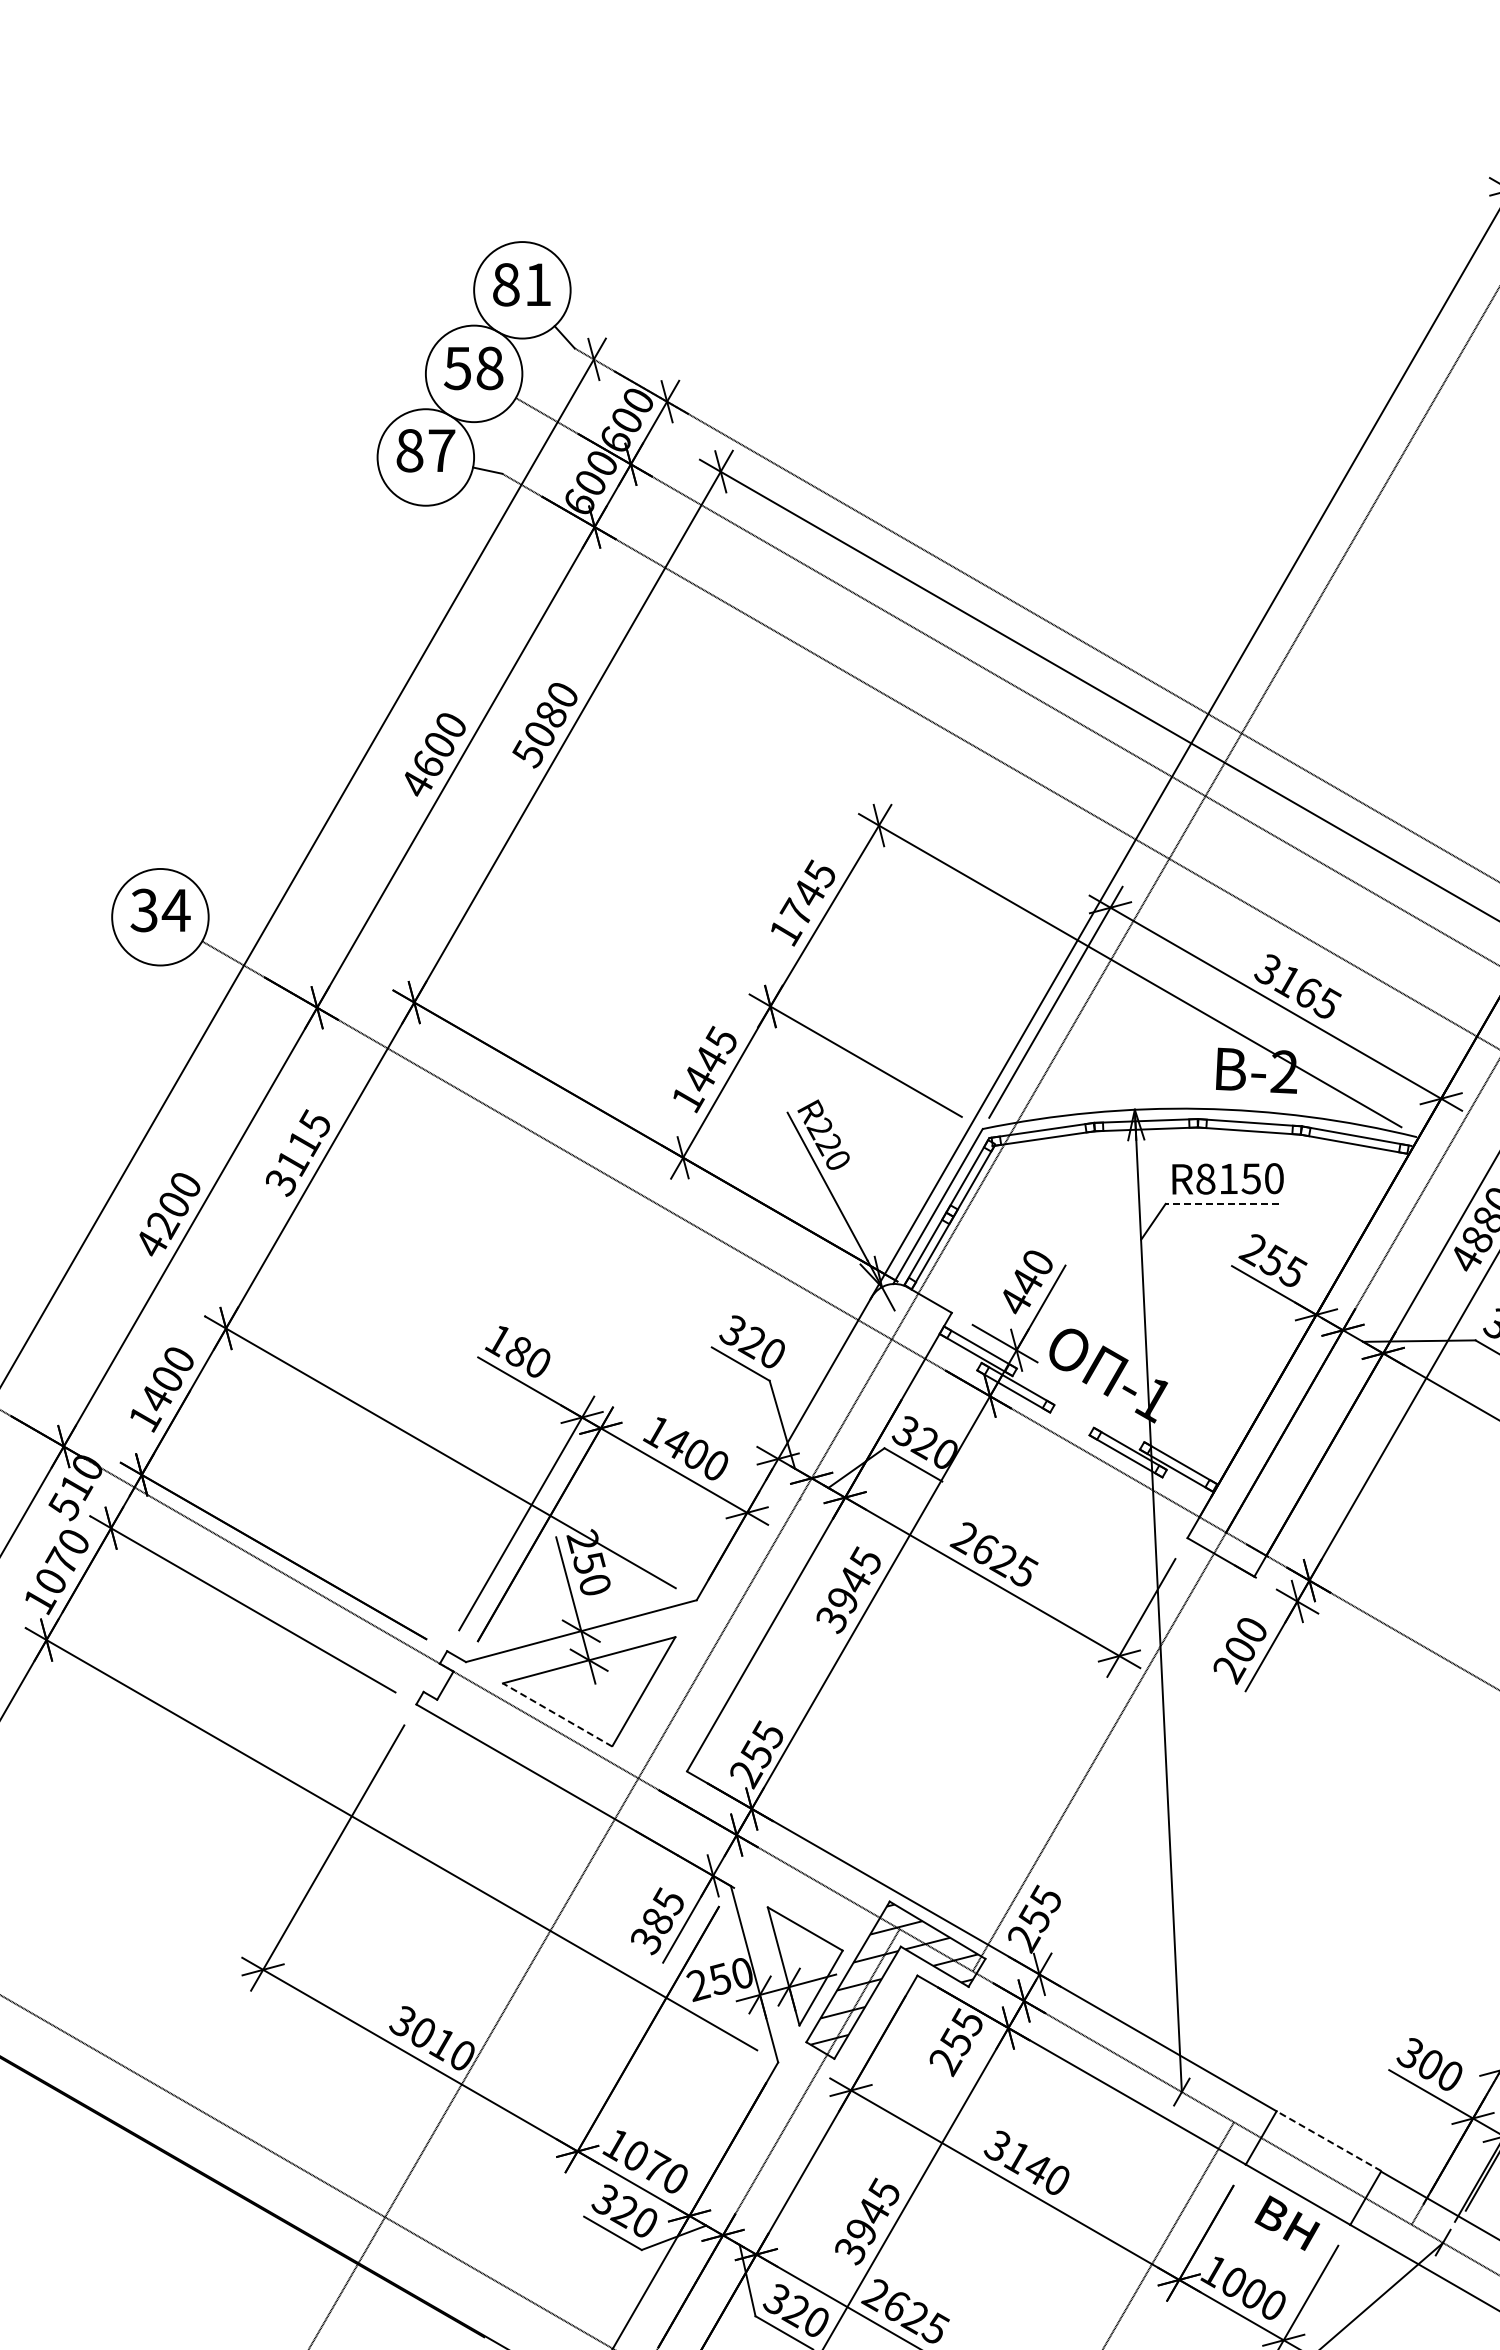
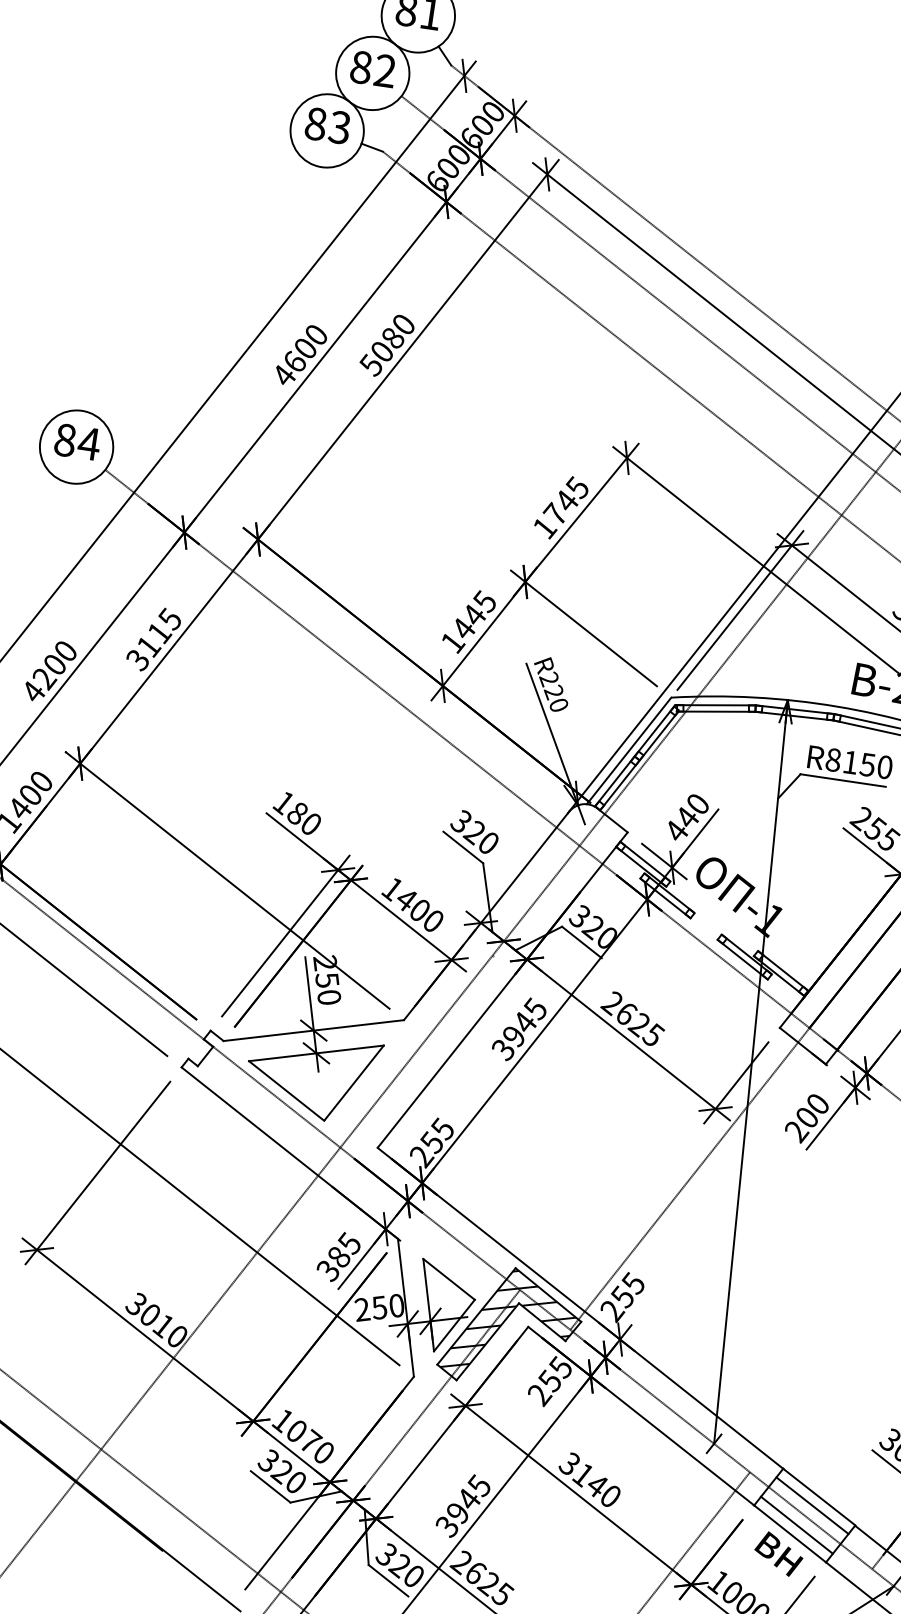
text: (473, 368) -> (372, 69), 58 -> 82
text: (441, 450) -> (339, 127), 87 -> 83
text: (143, 910) -> (64, 440), 34 -> 84
line: (1222, 1203) -> (843, 780), dashed -> solid
line: (557, 1714) -> (286, 1090), dashed -> solid
line: (1328, 2140) -> (819, 1496), dashed -> solid
line: (1321, 2153) -> (812, 1505), added
line: (1305, 2182) -> (797, 1525), added

